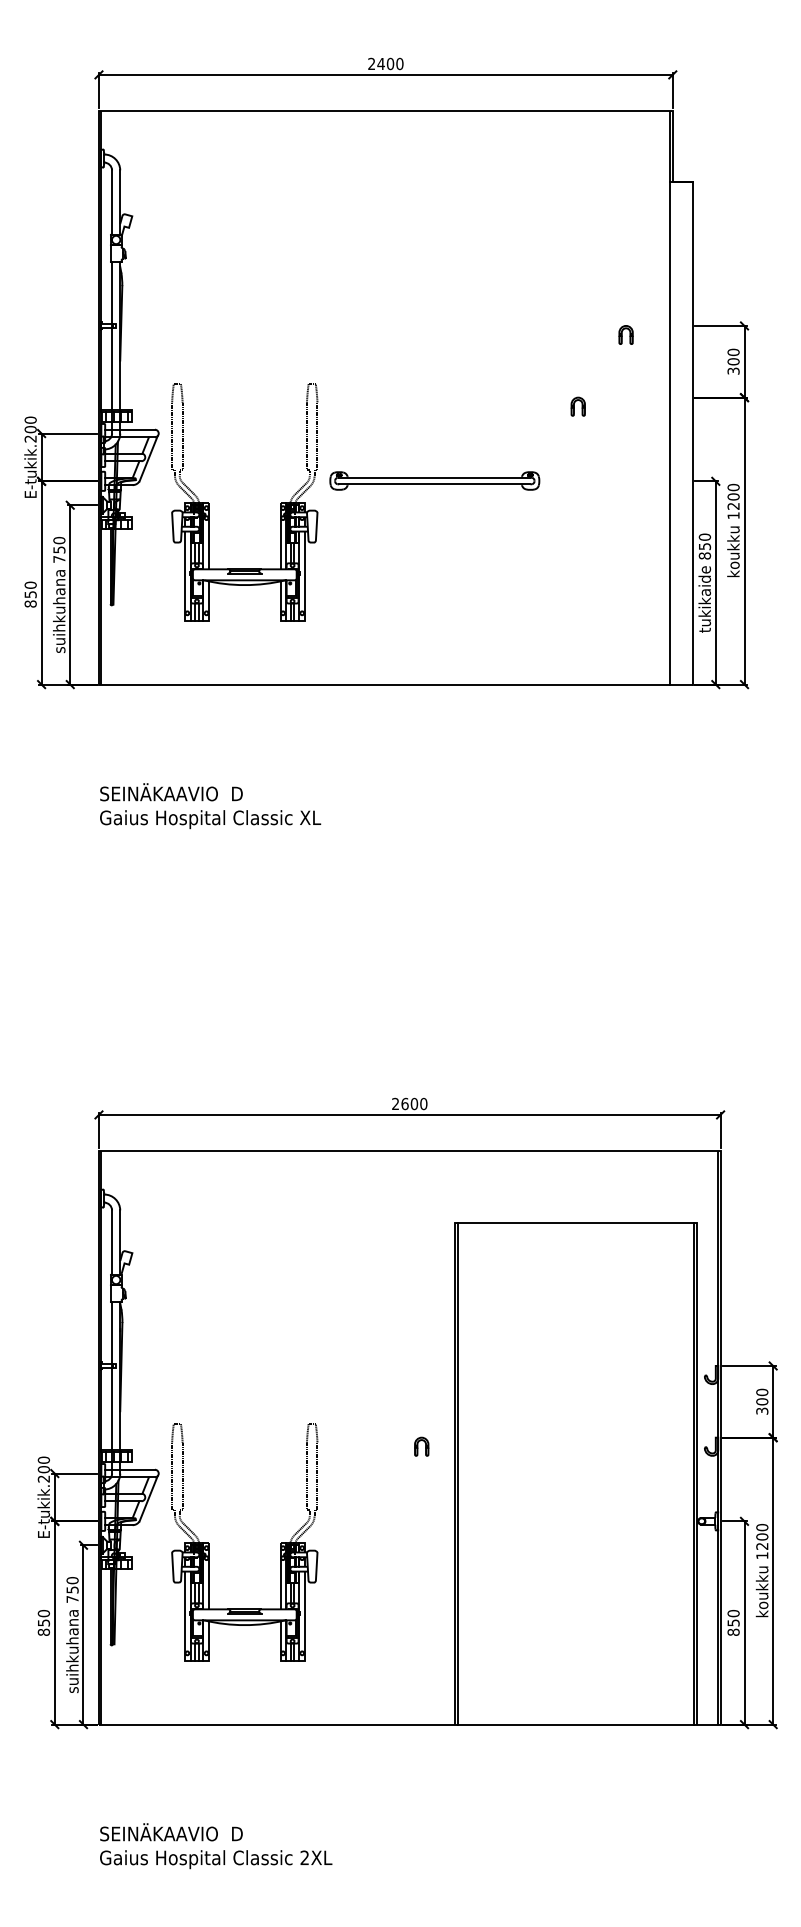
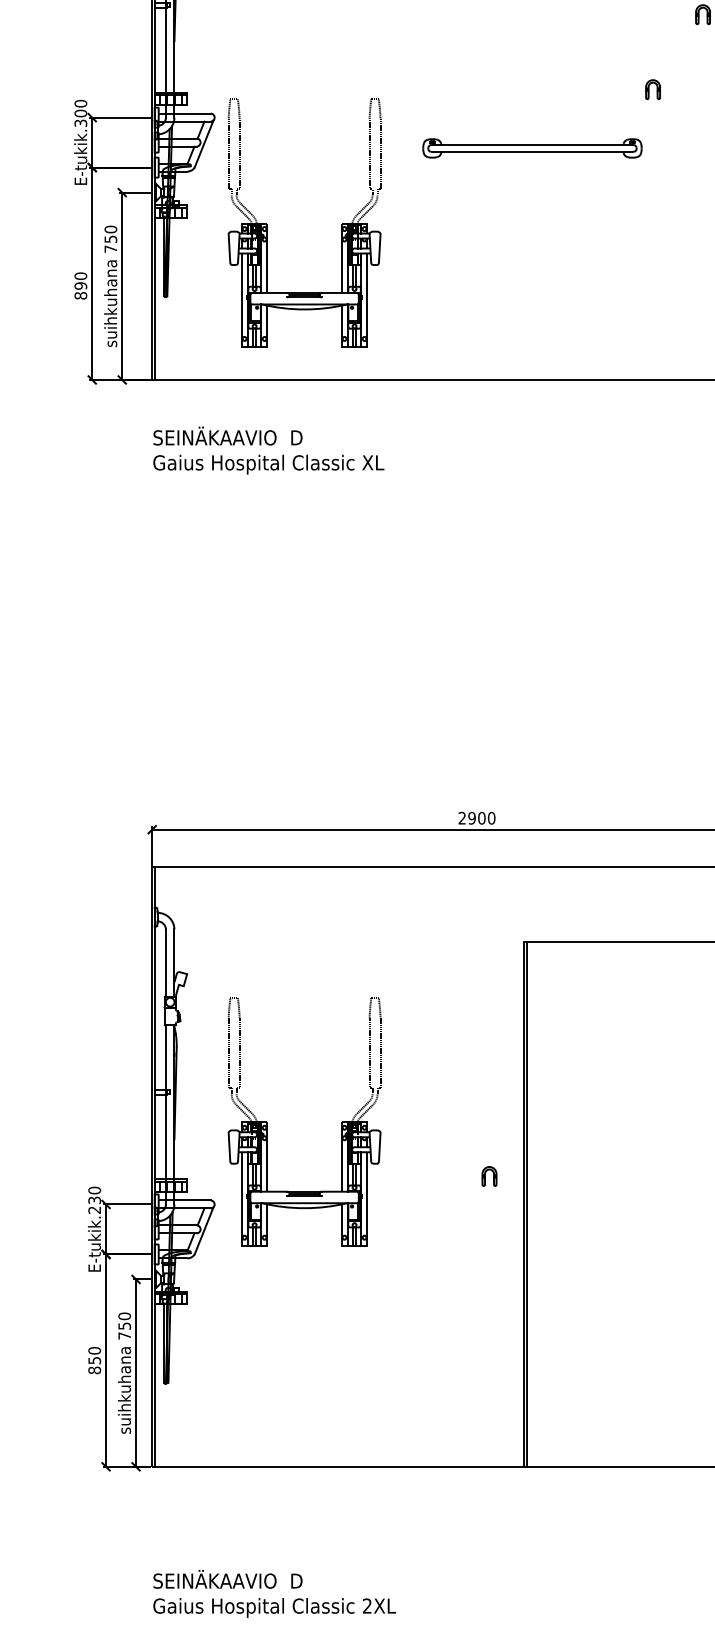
text: (30, 438) -> (80, 122), E-tukik.200 -> E-tukik.300
part: (434, 480) -> (532, 147), moved
part: (209, 503) -> (267, 224), moved
text: (30, 594) -> (80, 285), 850 -> 890
text: (210, 806) -> (268, 450), moved
text: (404, 1103) -> (471, 817), 2600 -> 2900
text: (43, 1469) -> (94, 1200), E-tukik.200 -> E-tukik.230
part: (209, 1543) -> (267, 1122), moved

